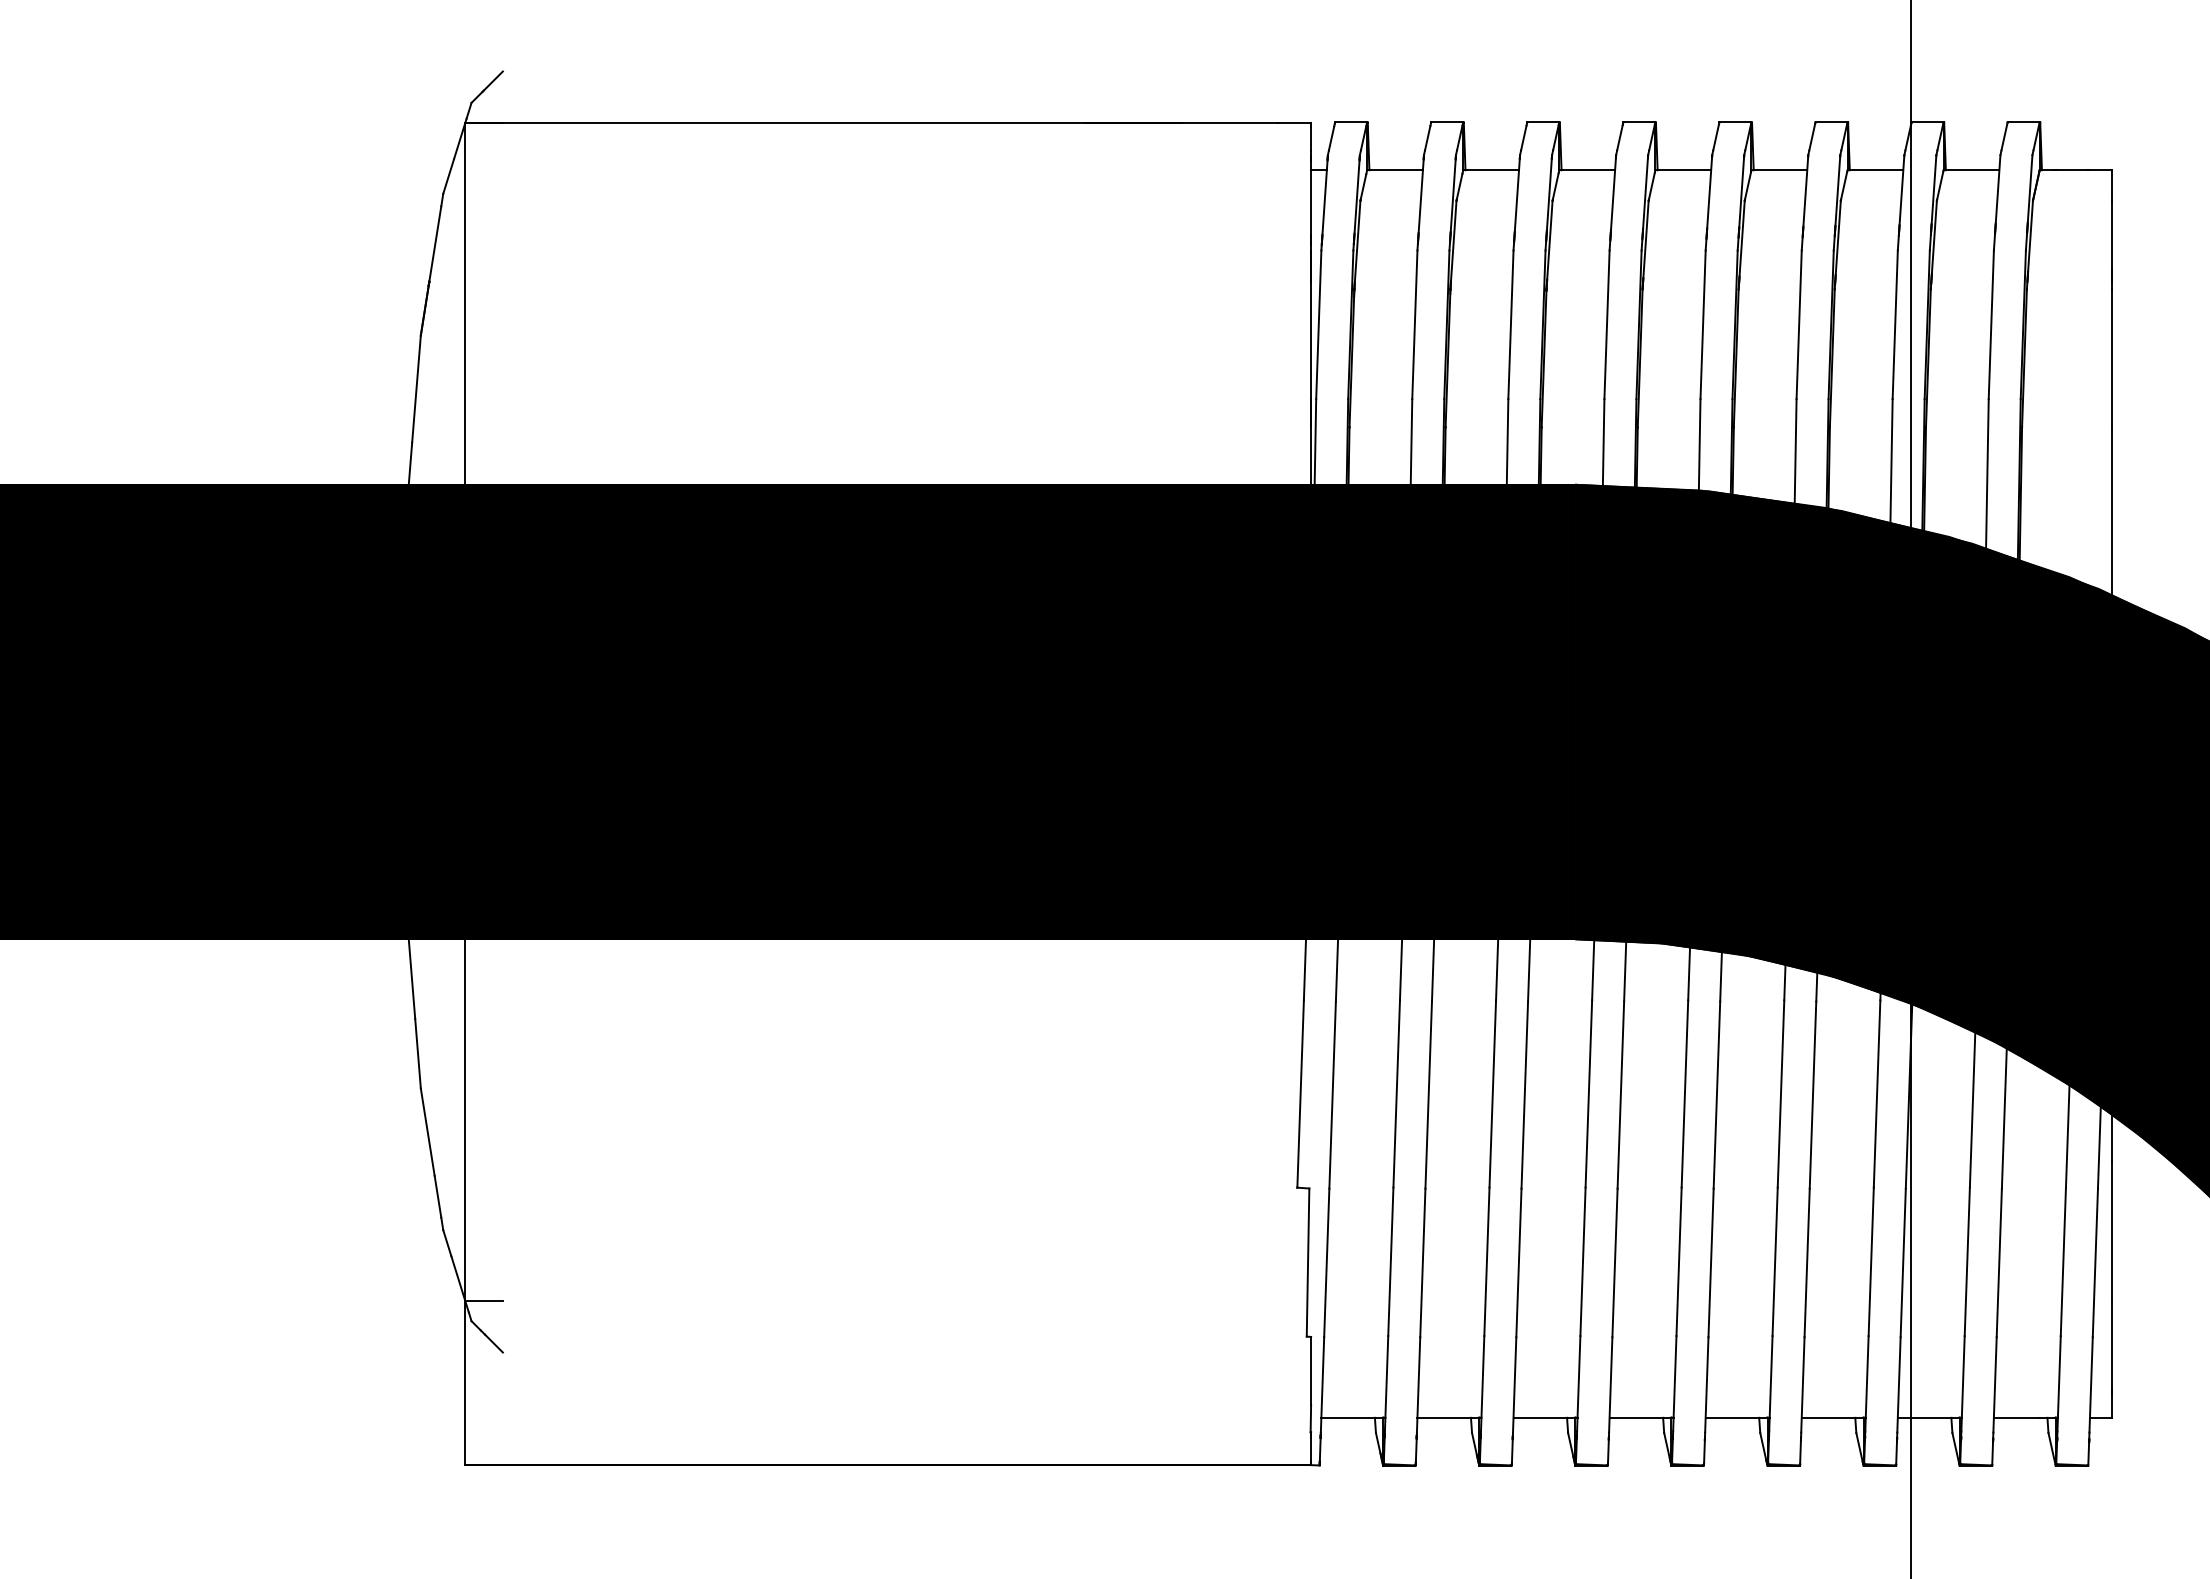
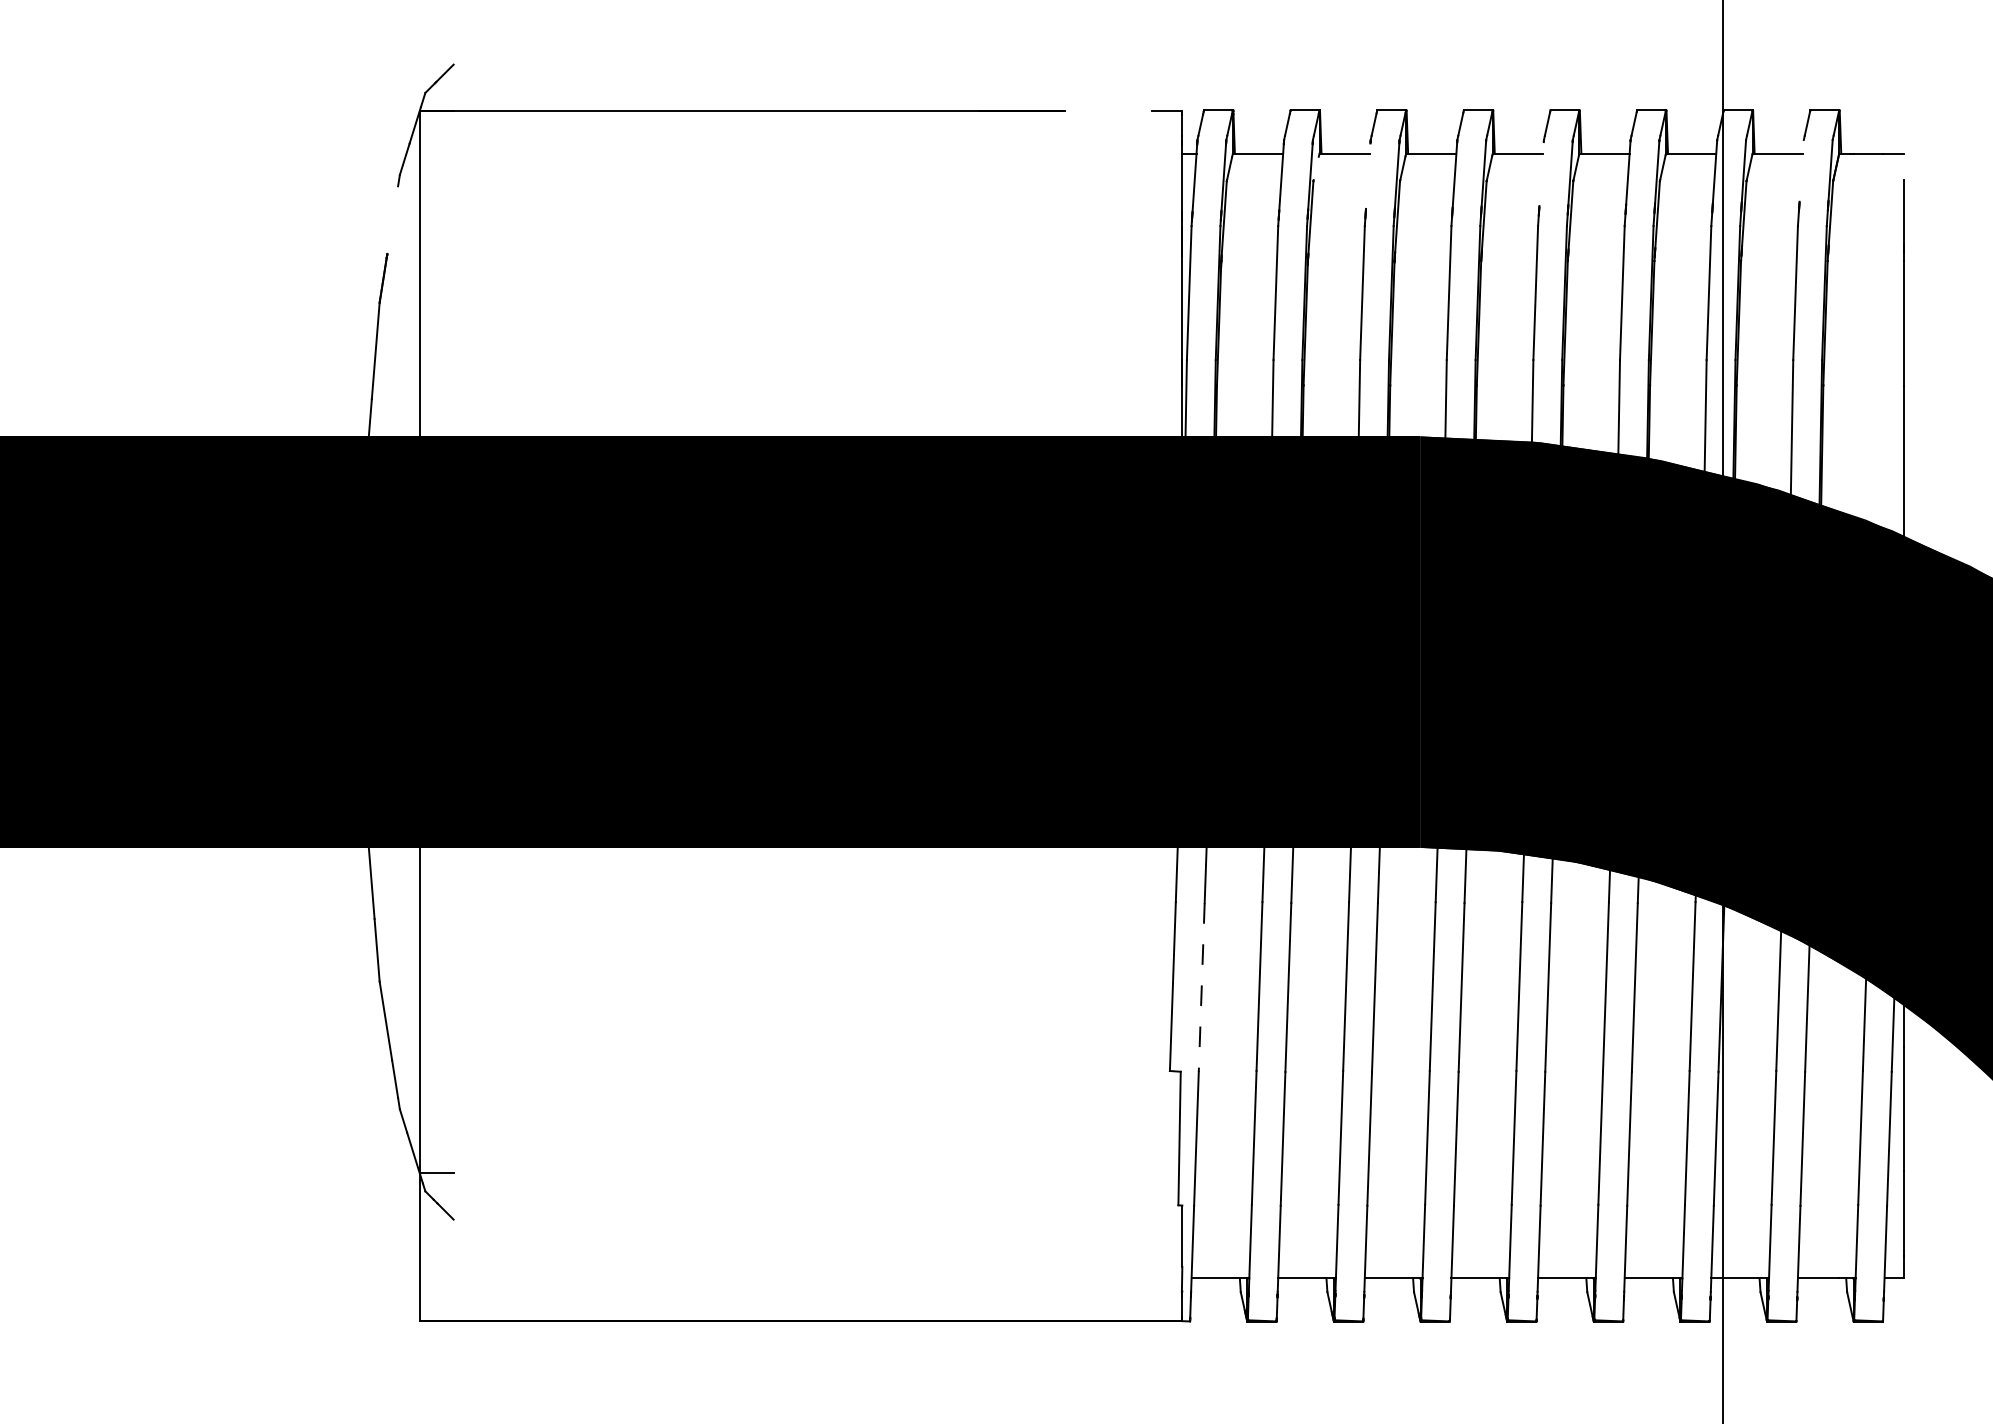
line: (1229, 122) -> (1108, 110), removed
line: (2111, 184) -> (1903, 166), removed
line: (1459, 186) -> (1316, 168), removed
line: (1997, 189) -> (1801, 171), removed
line: (1709, 192) -> (1541, 173), removed
line: (1516, 194) -> (1367, 175), removed
line: (435, 243) -> (392, 219), removed
line: (1332, 1095) -> (1201, 987), solid -> dashed

